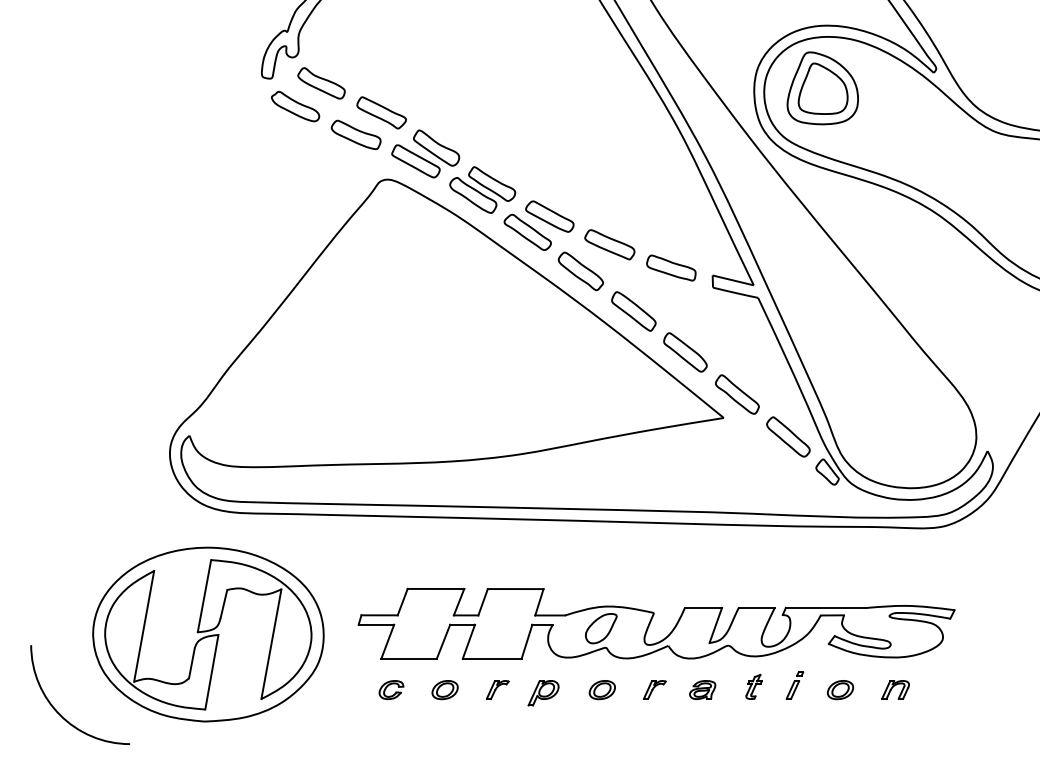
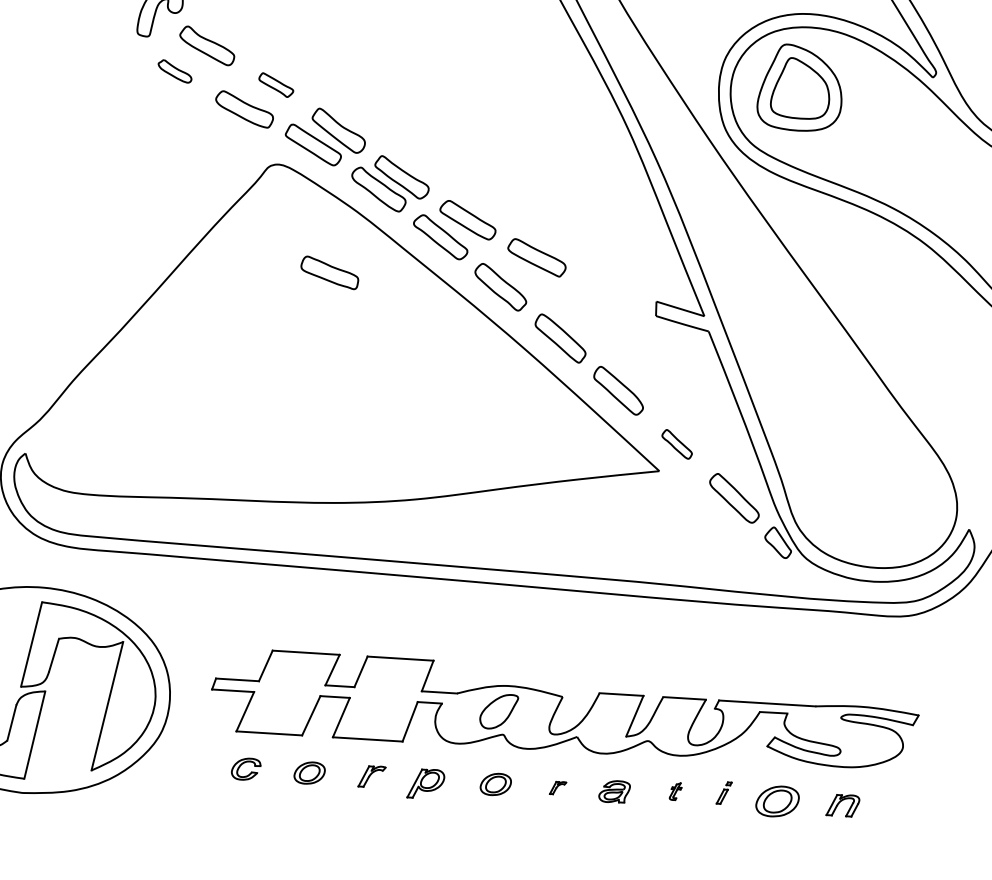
part: (295, 106) -> (174, 71), size x0.6
part: (381, 112) -> (276, 84), size x0.6
part: (671, 267) -> (330, 272), moved
part: (737, 394) -> (677, 444), size x0.6
part: (794, 685) -> (723, 793), size x0.7
part: (753, 686) -> (675, 791), size x0.6
part: (654, 689) -> (557, 787), size x0.6
part: (840, 690) -> (777, 802), size x1.4

